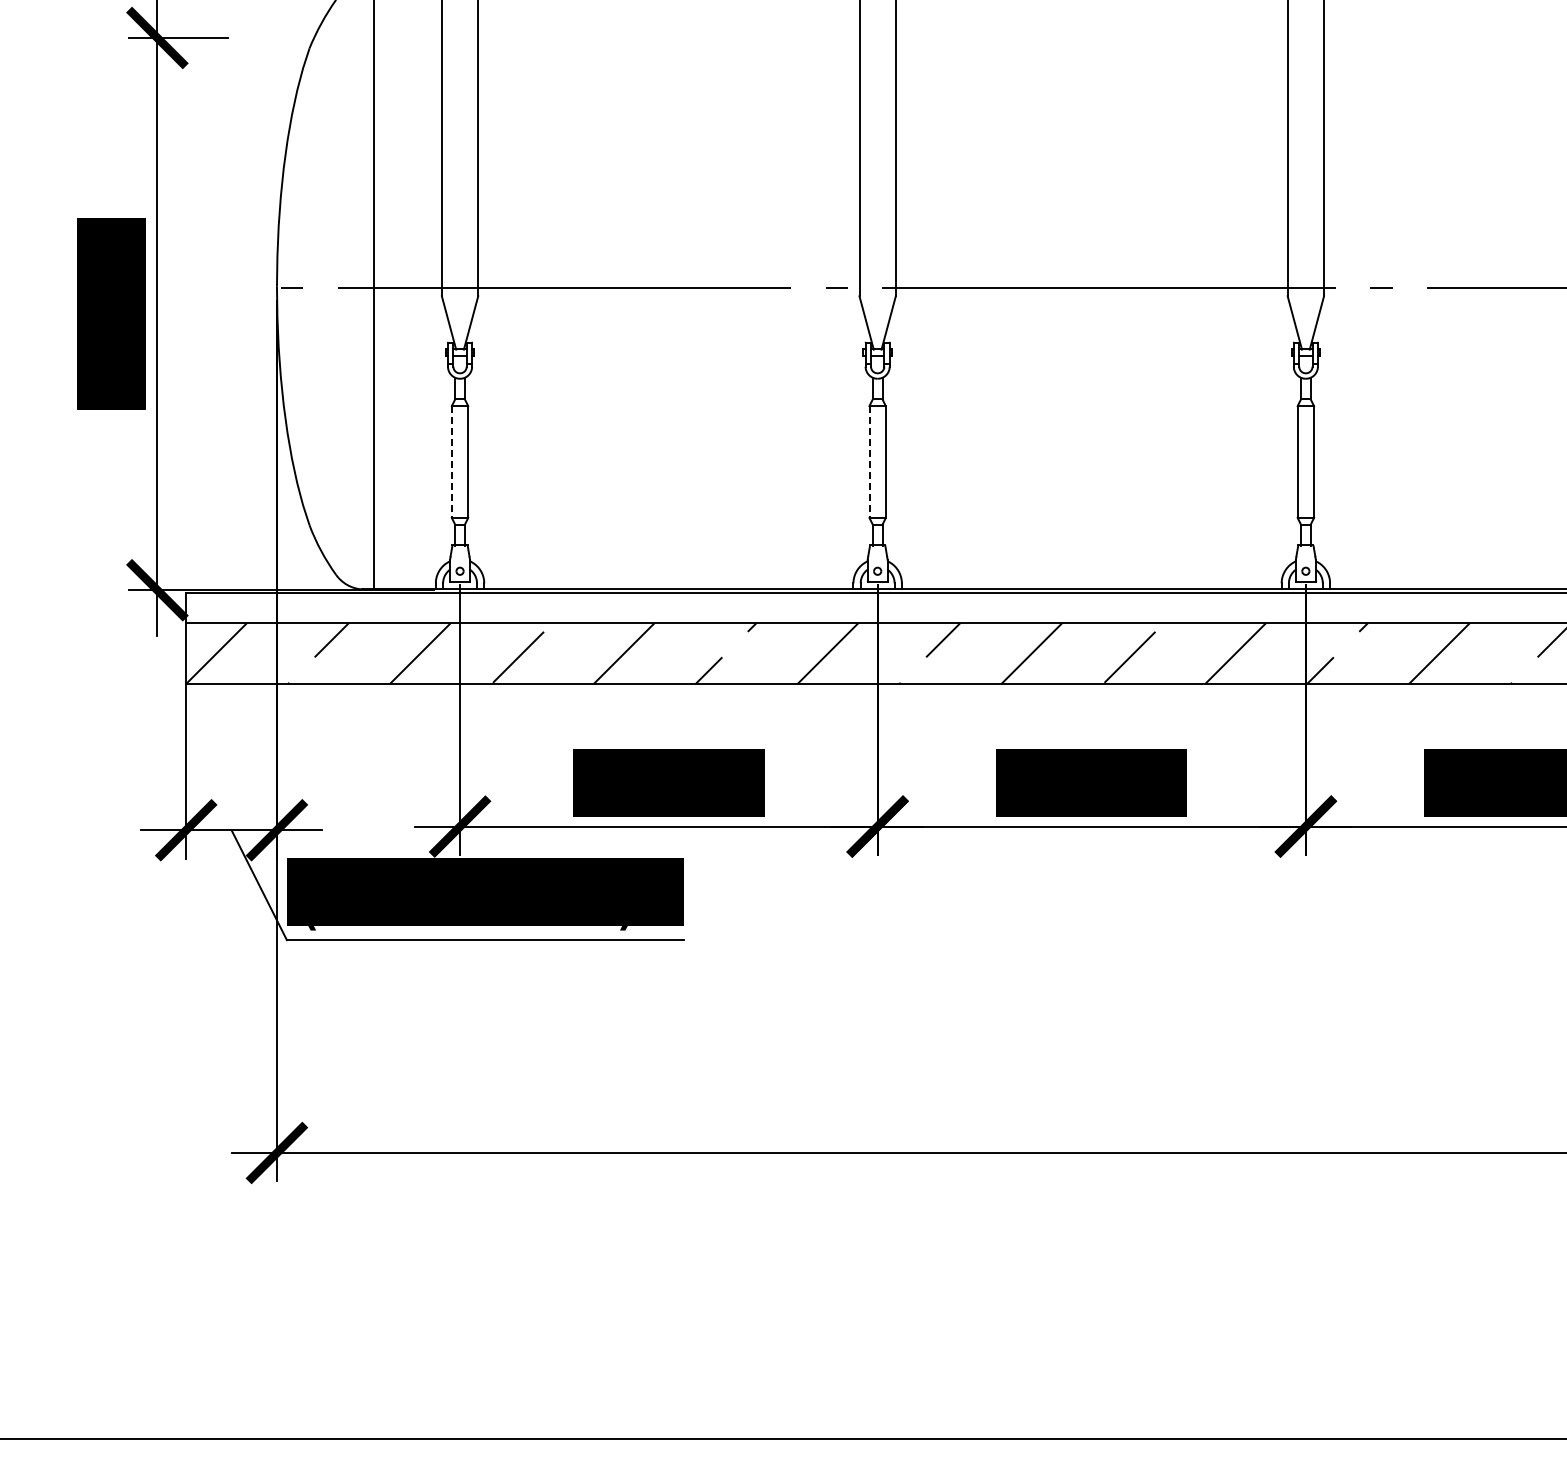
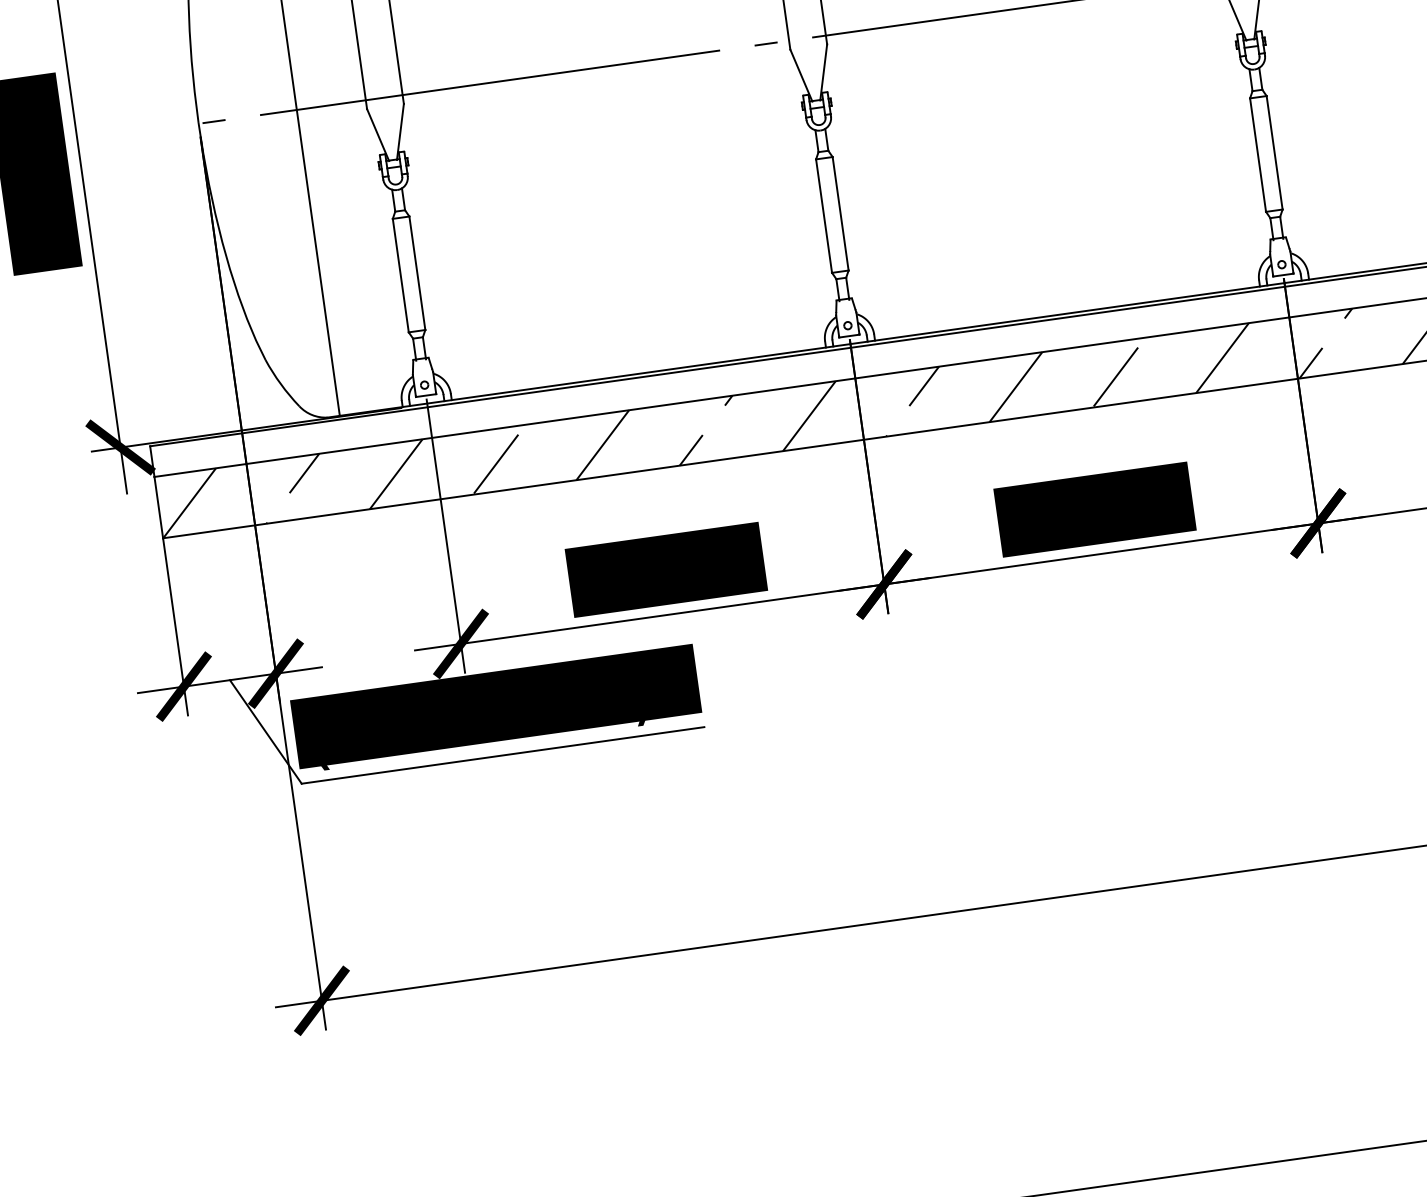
line: (451, 462) -> (400, 276), dashed -> solid
line: (869, 462) -> (824, 216), dashed -> solid

